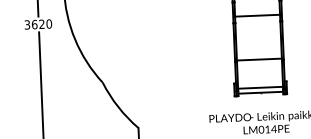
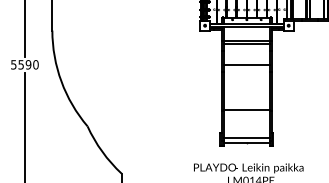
text: (34, 24) -> (21, 64), 3620 -> 5590

